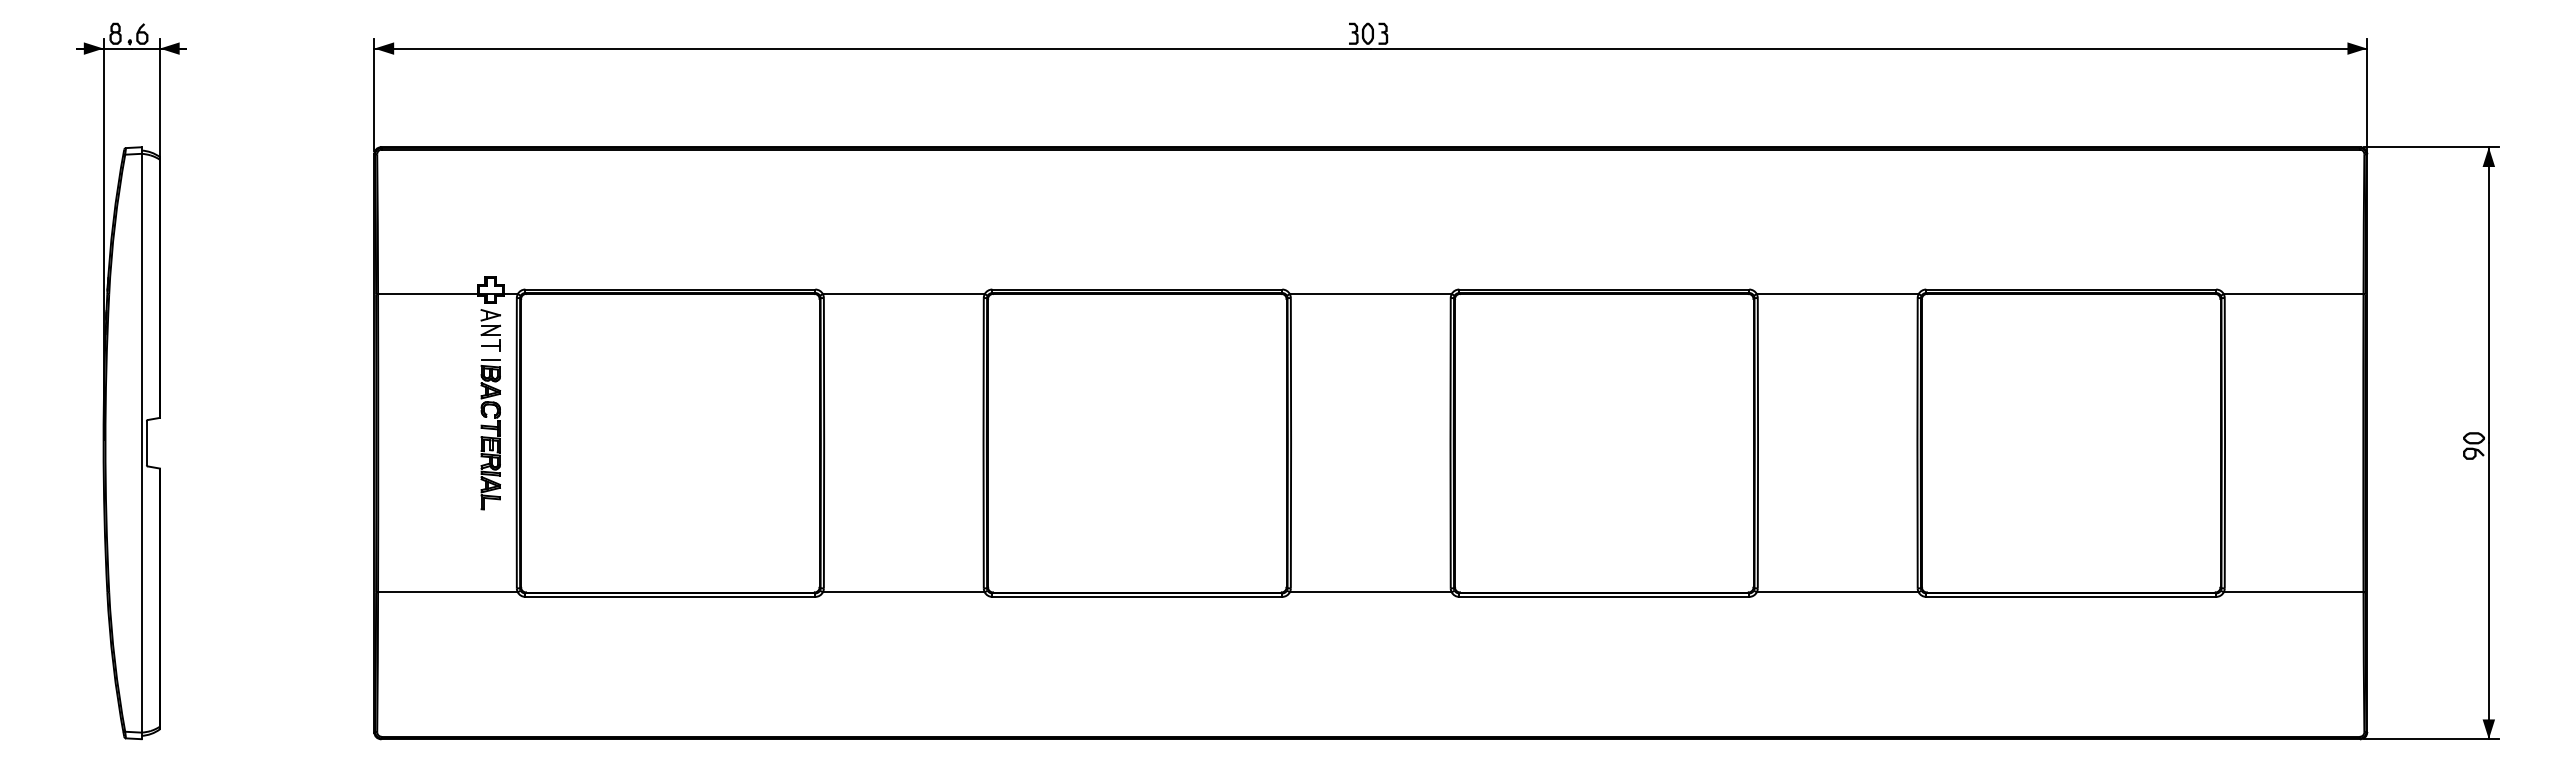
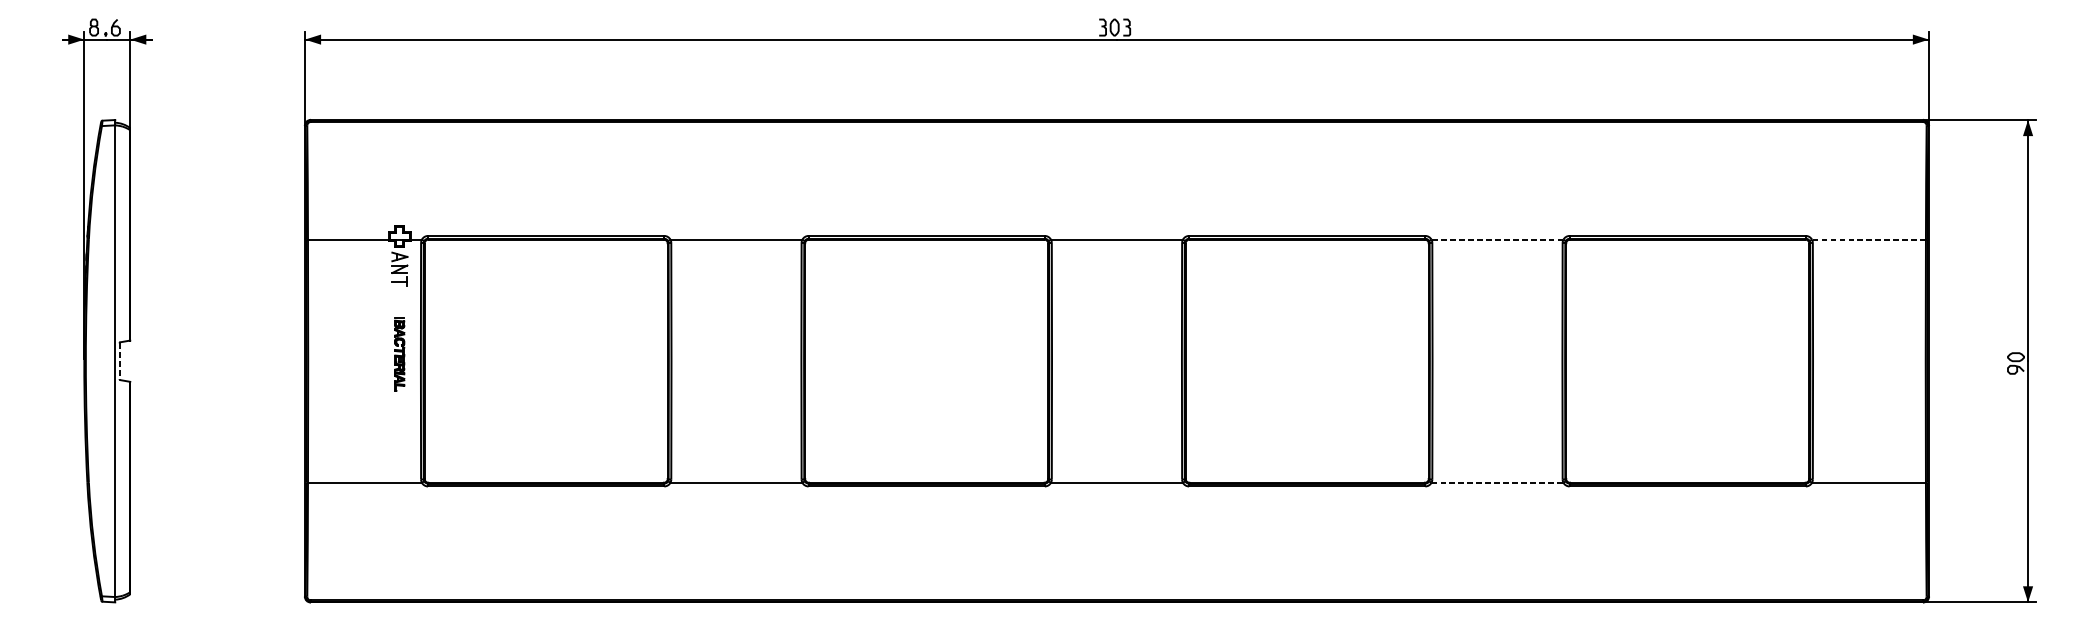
line: (1837, 294) -> (1497, 240), solid -> dashed
line: (2293, 294) -> (1868, 240), solid -> dashed
part: (490, 434) -> (399, 354), size x0.6
line: (146, 443) -> (119, 361), solid -> dashed
line: (1837, 592) -> (1497, 482), solid -> dashed

